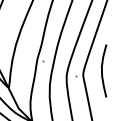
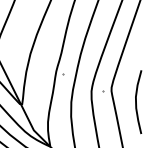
curve: (102, 70) -> (136, 101), moved

